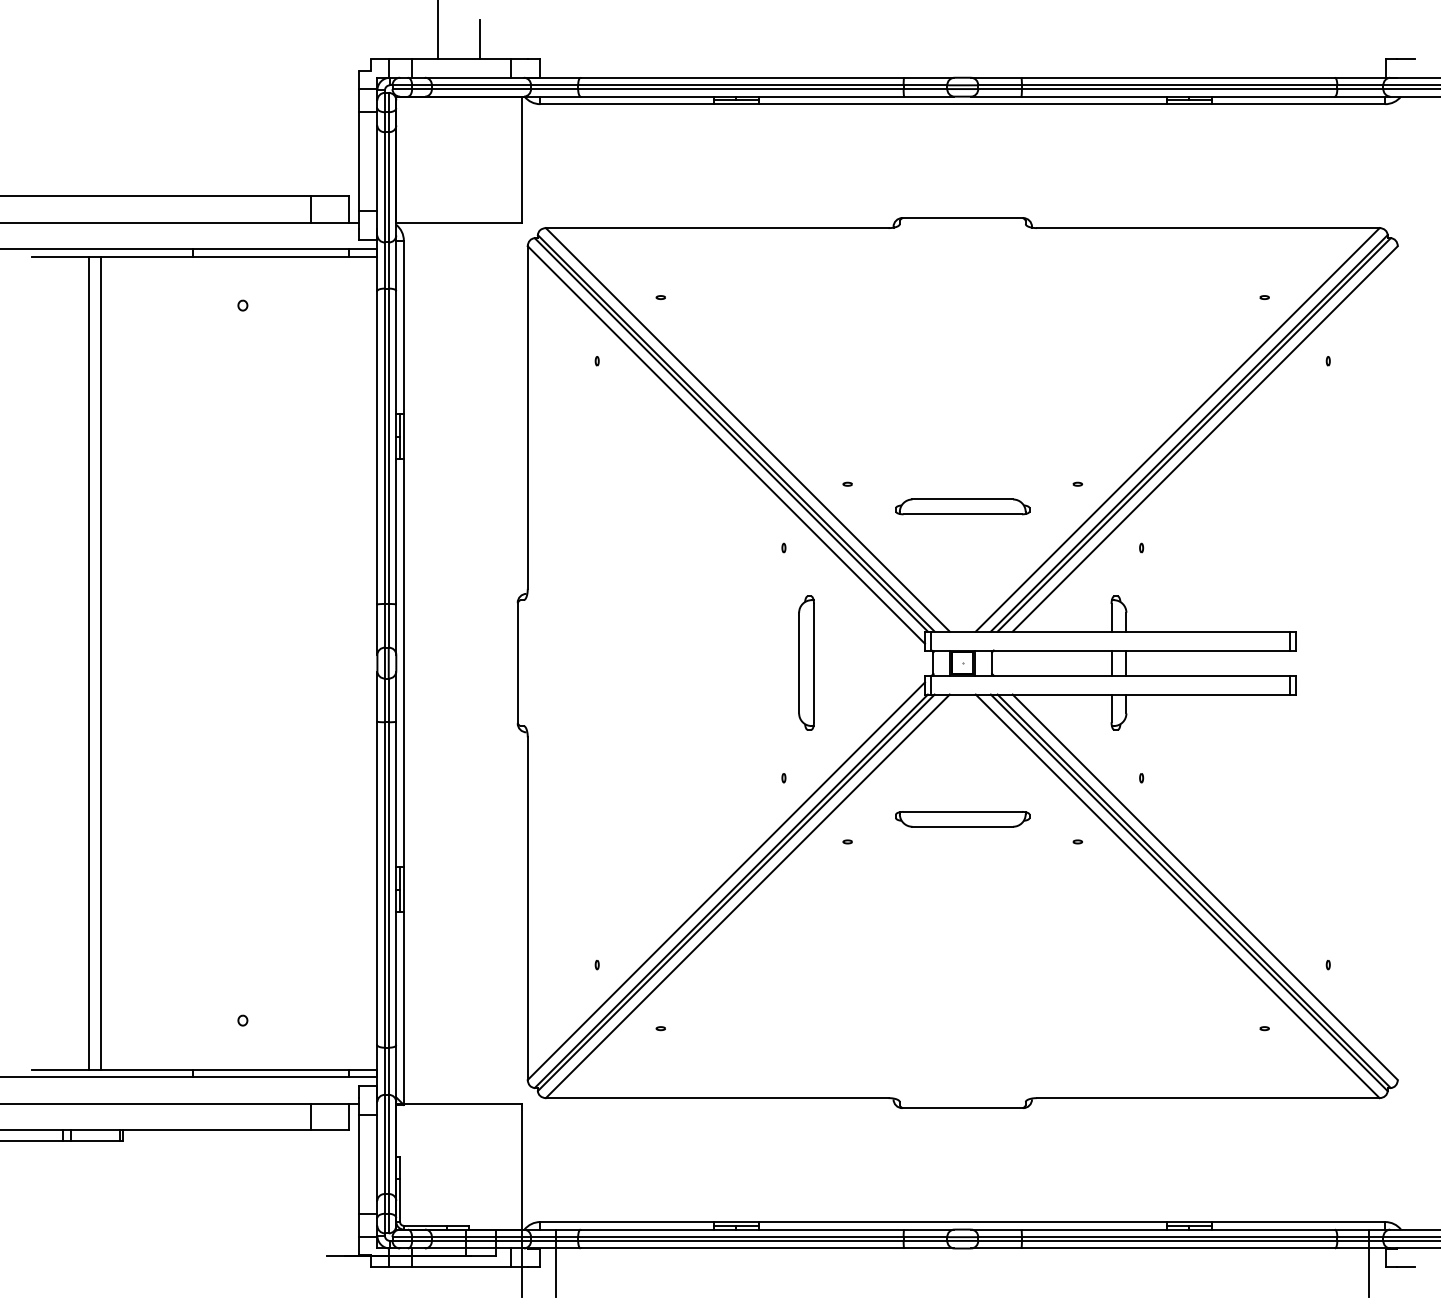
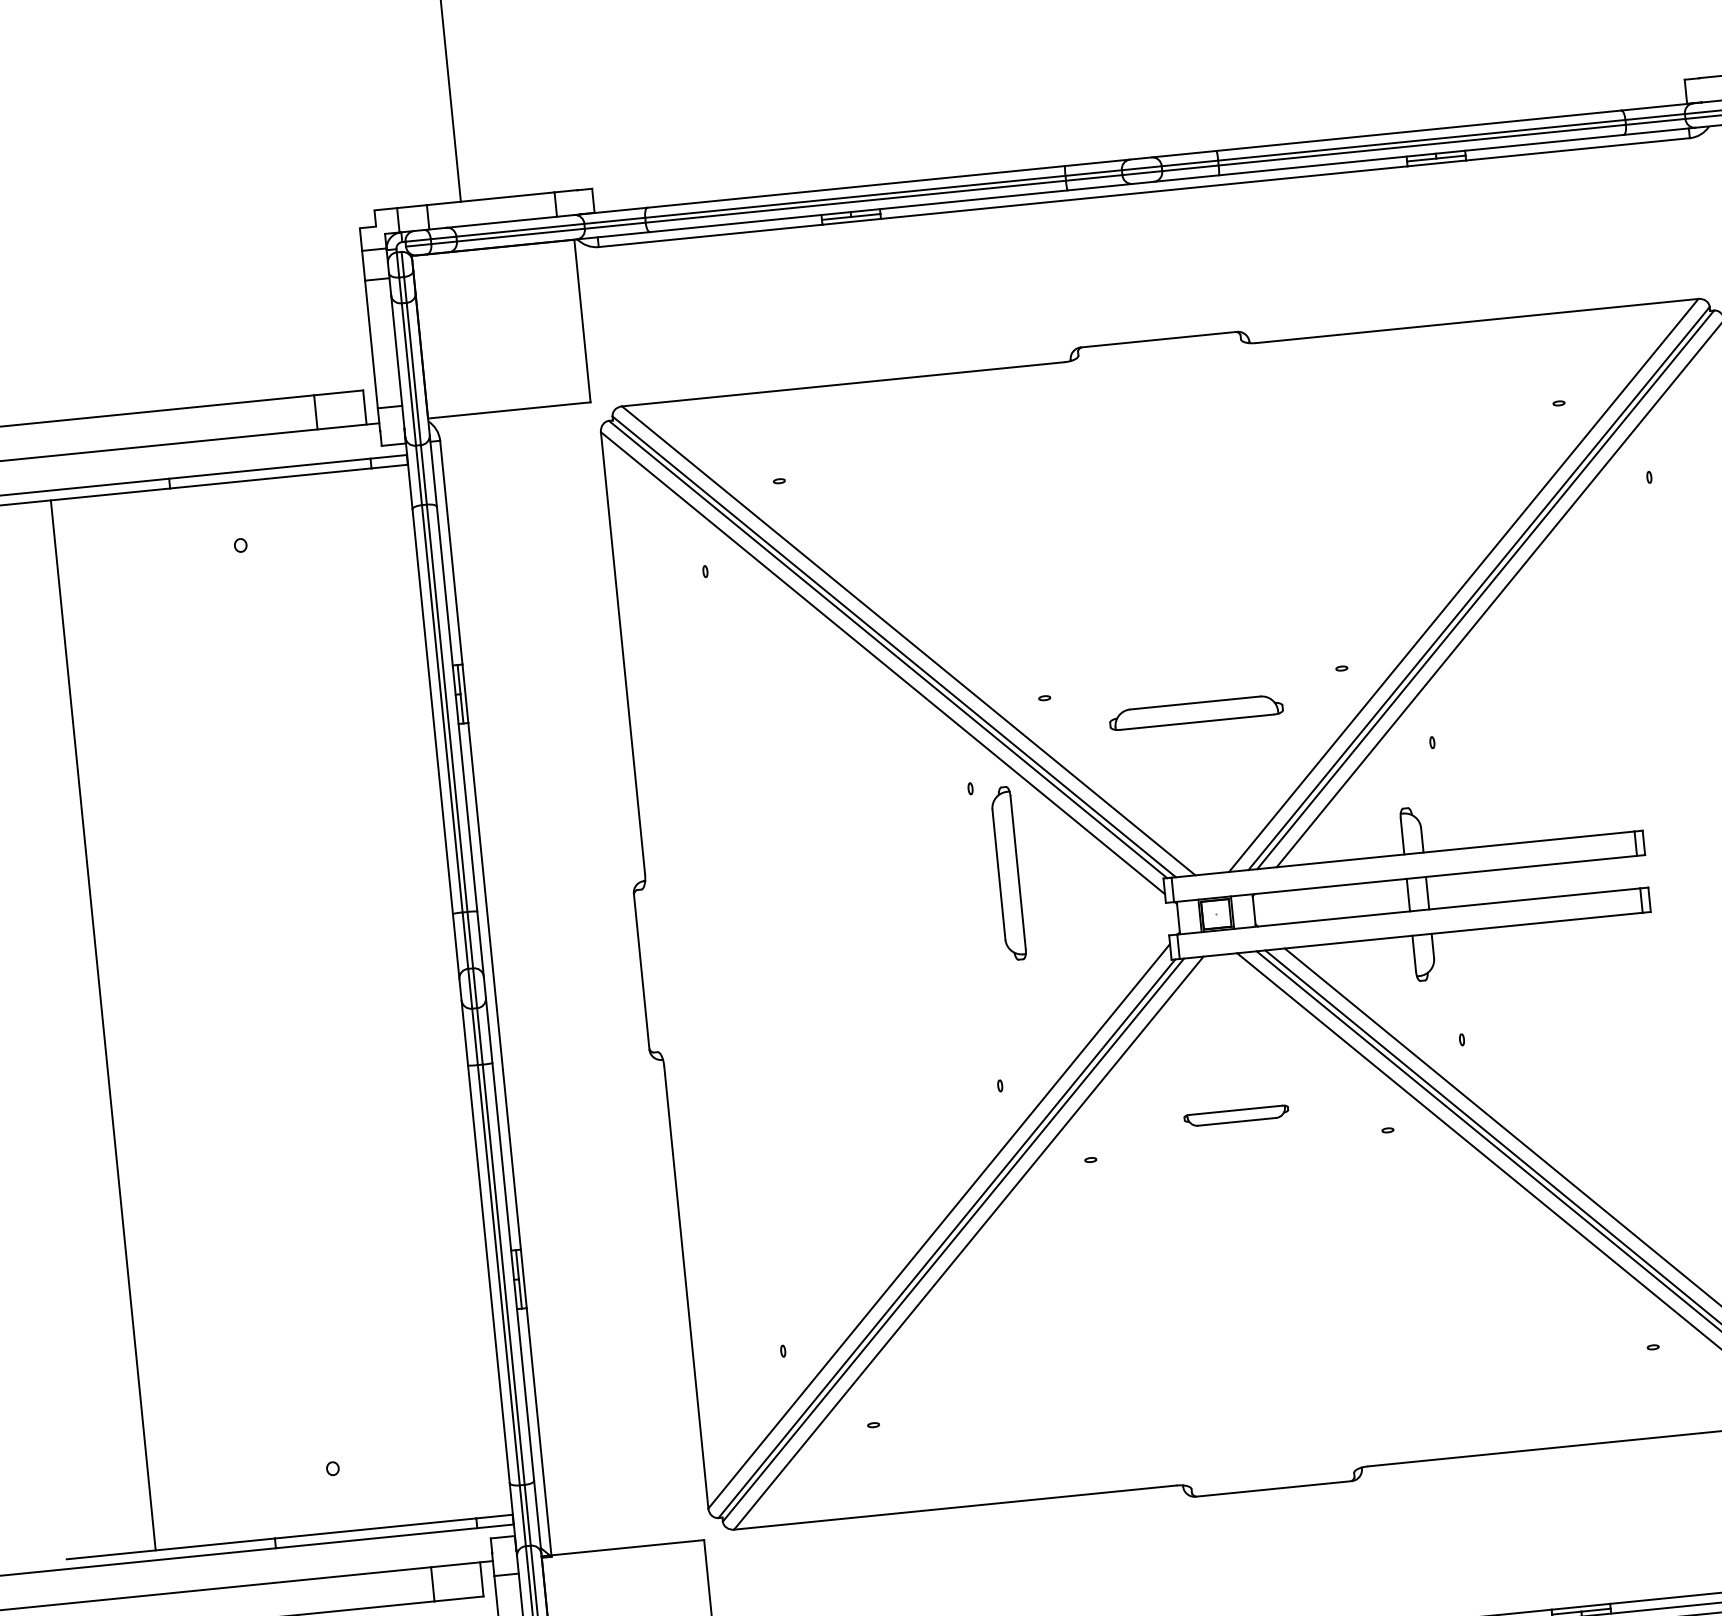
line: (480, 38) -> (513, 169), removed
line: (88, 662) -> (87, 1026), removed
part: (806, 662) -> (1008, 872), moved
part: (962, 819) -> (1236, 1116), size x0.6

